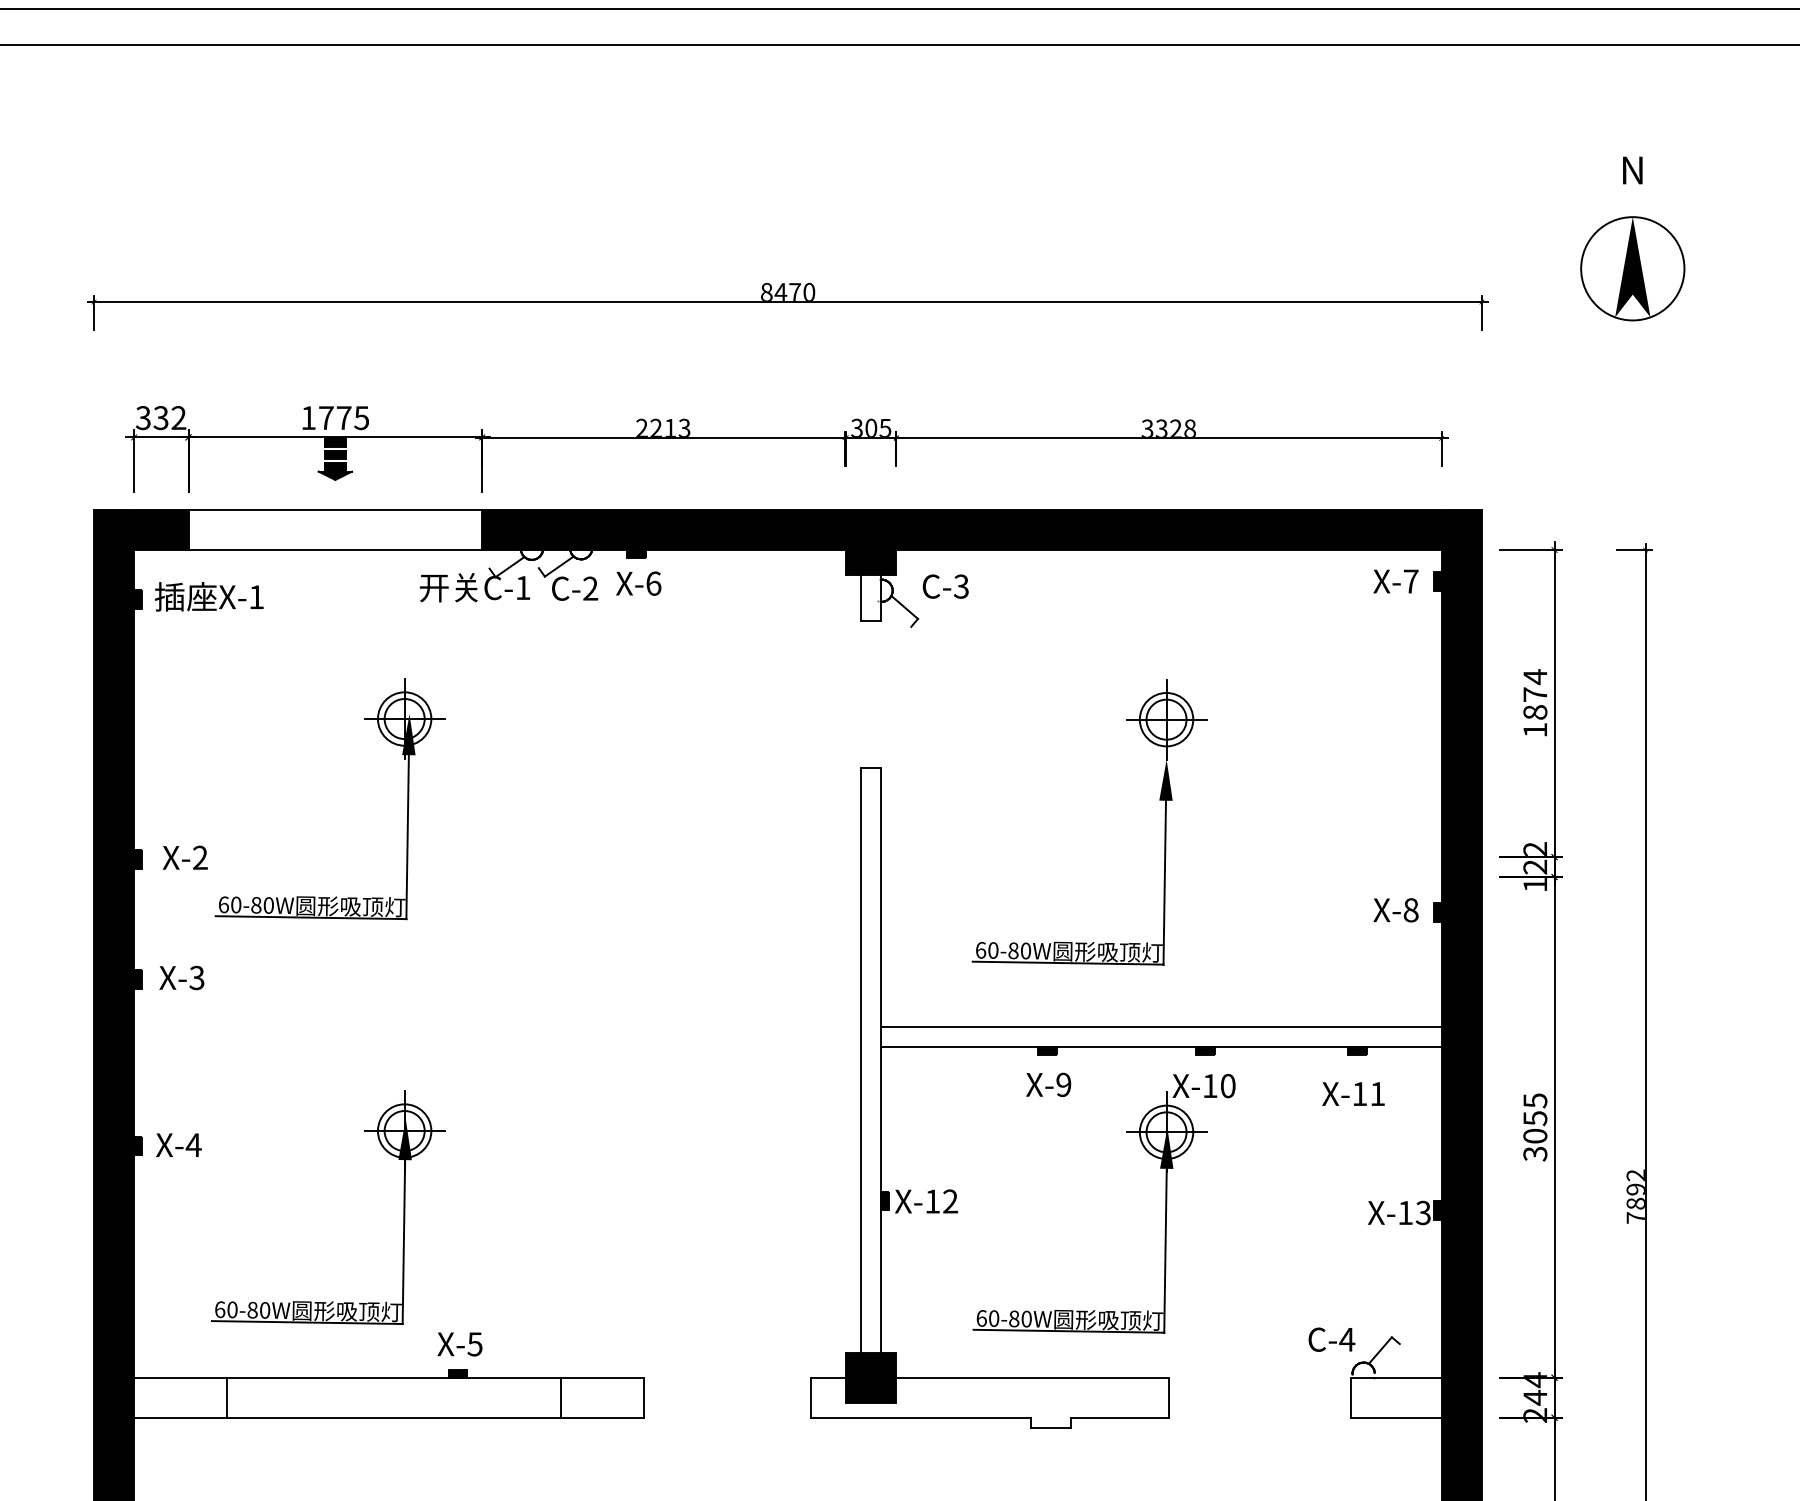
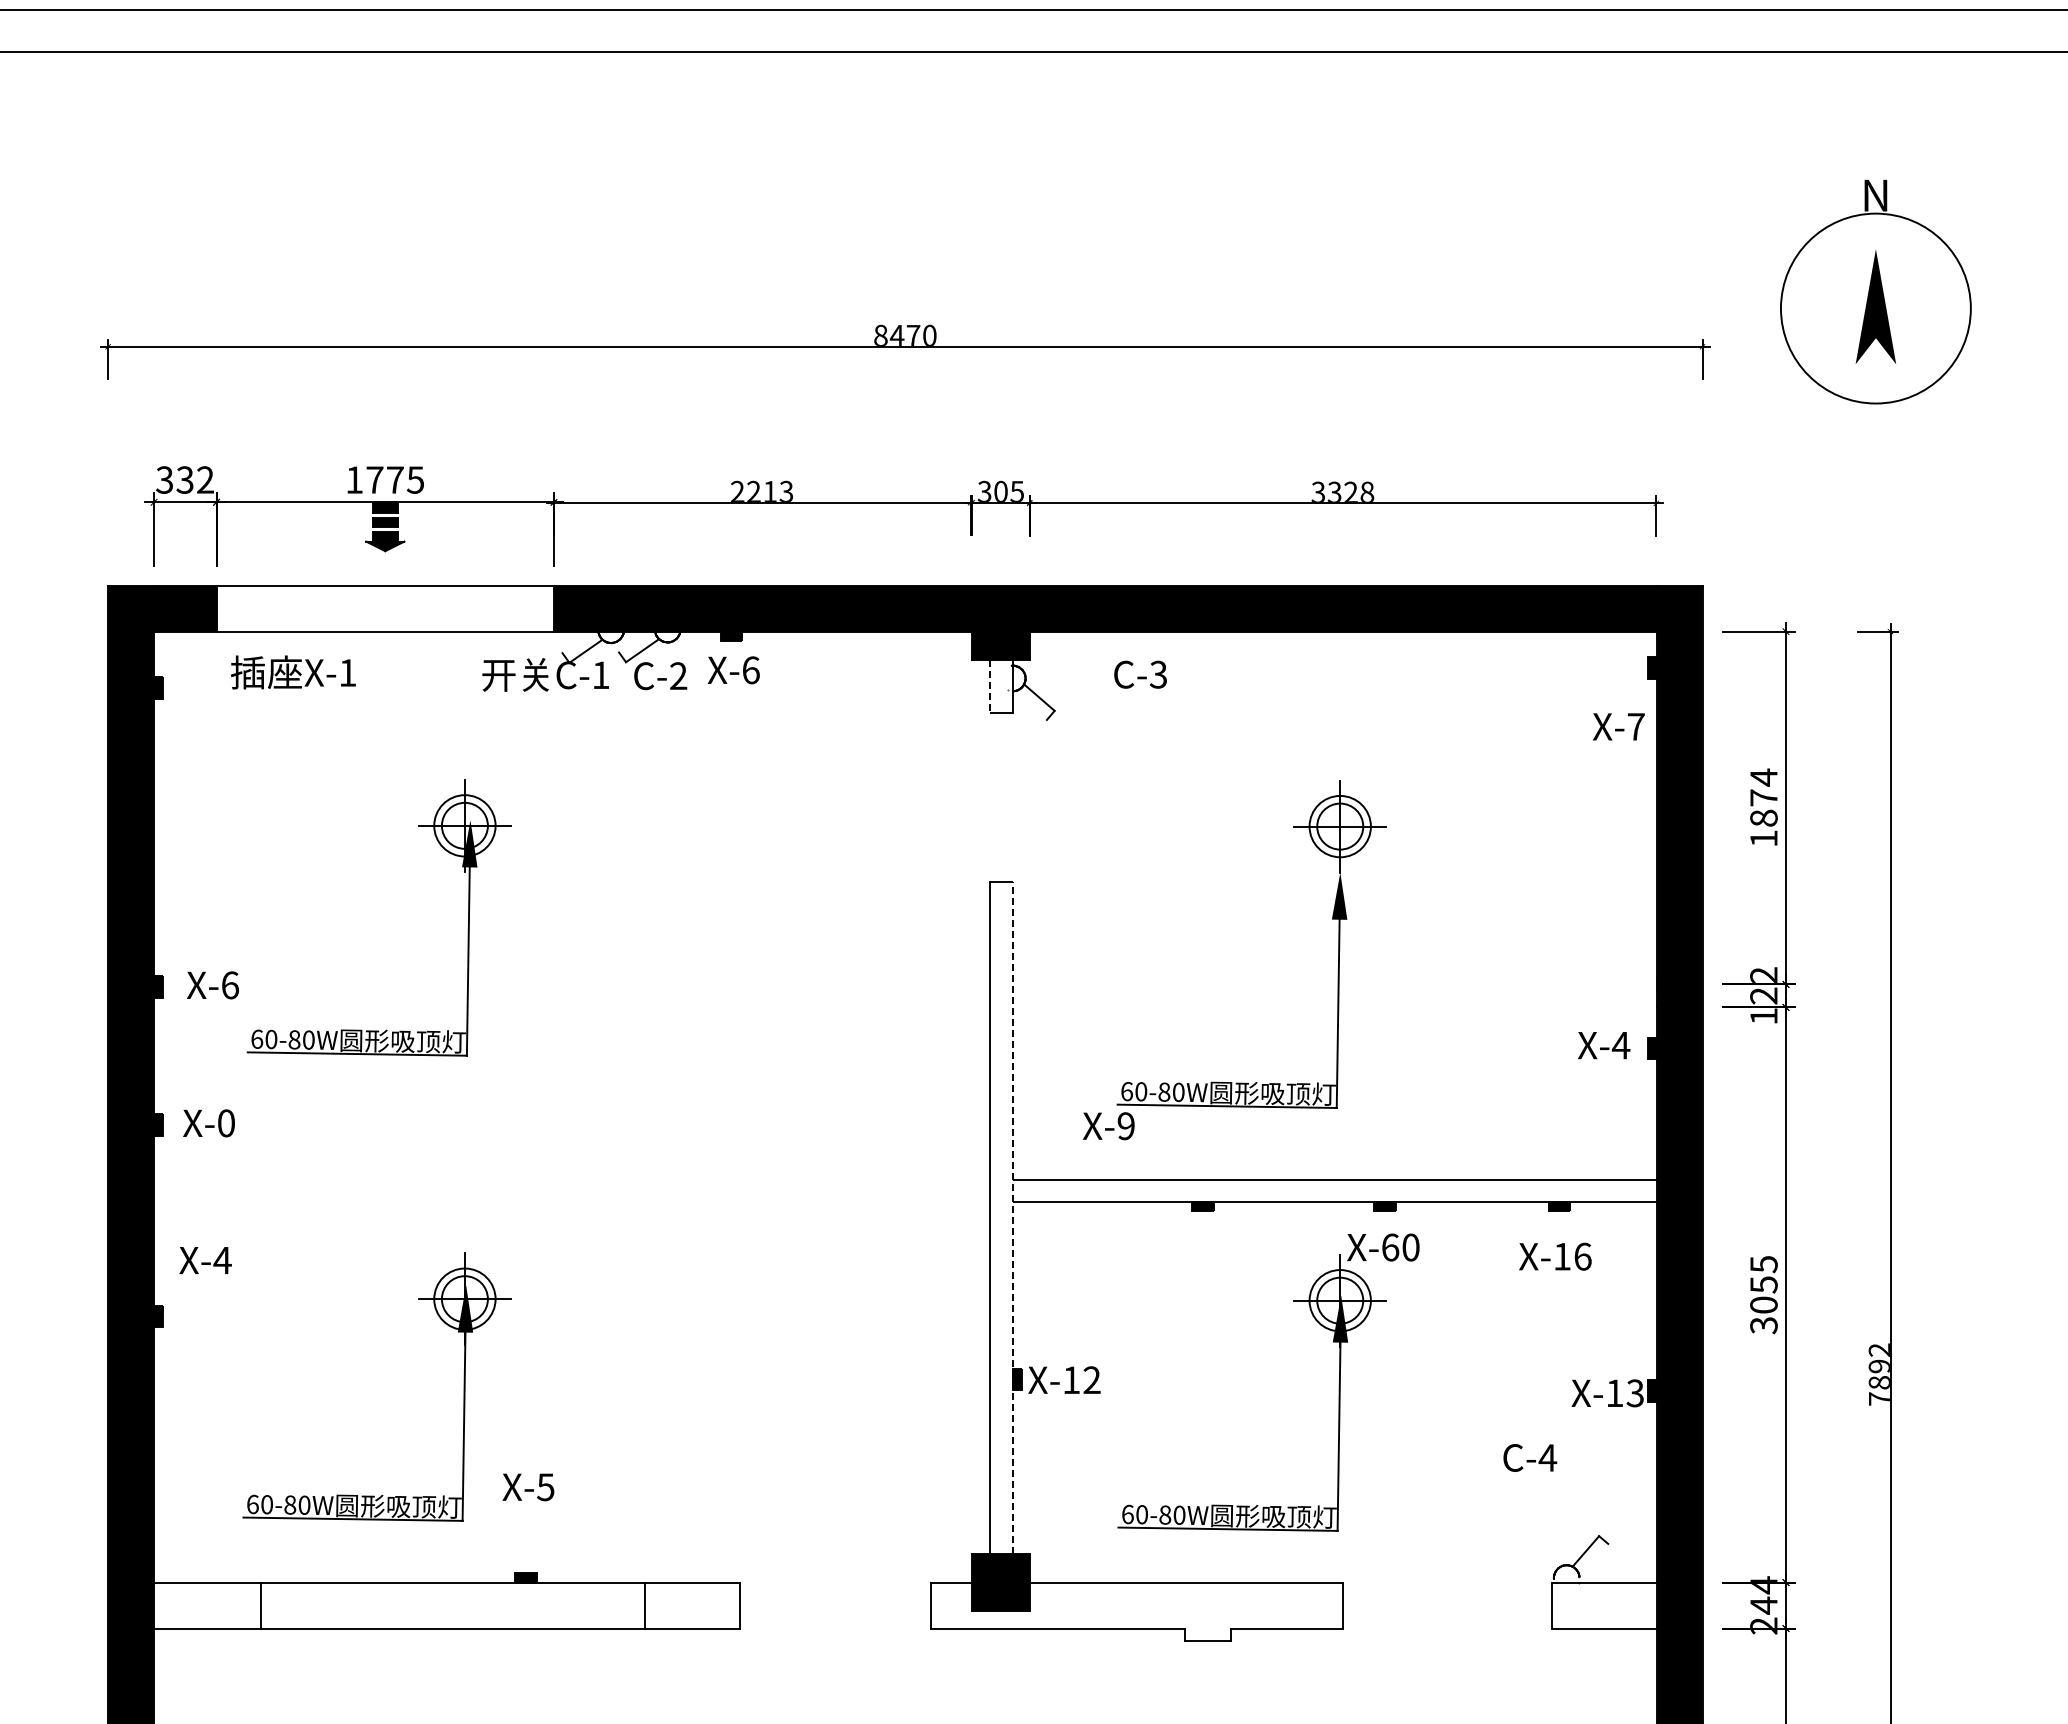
circle: (1632, 268) -> (1875, 308), size x1.6
text: (1395, 581) -> (1618, 726), moved
text: (945, 586) -> (1140, 674), moved
text: (209, 596) -> (293, 672), moved
line: (861, 598) -> (989, 687), solid -> dashed
text: (199, 857) -> (229, 985), \c2564301;X-2 -> \c2564301;X-6
text: (1410, 910) -> (1620, 1045), \c2564301;X-8 -> \c2564301;X-4
text: (196, 978) -> (225, 1123), \c2564301;X-3 -> \c2564301;X-0
line: (881, 1060) -> (1012, 1218), solid -> dashed
text: (1048, 1085) -> (1108, 1126), moved
text: (1210, 1086) -> (1390, 1247), \c2564301;X-10 -> \c2564301;X-60
text: (1377, 1093) -> (1582, 1256), \c2564301;X-11 -> \c2564301;X-16
text: (178, 1145) -> (205, 1260), moved
text: (1332, 1339) -> (1530, 1457), moved
text: (460, 1344) -> (528, 1487), moved

